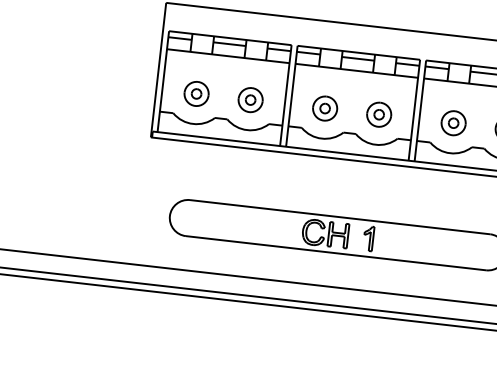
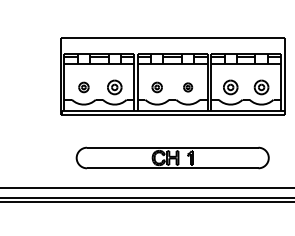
part: (195, 93) -> (83, 87), size x0.7
part: (323, 108) -> (156, 87), size x0.7
part: (377, 114) -> (187, 87), size x0.6

